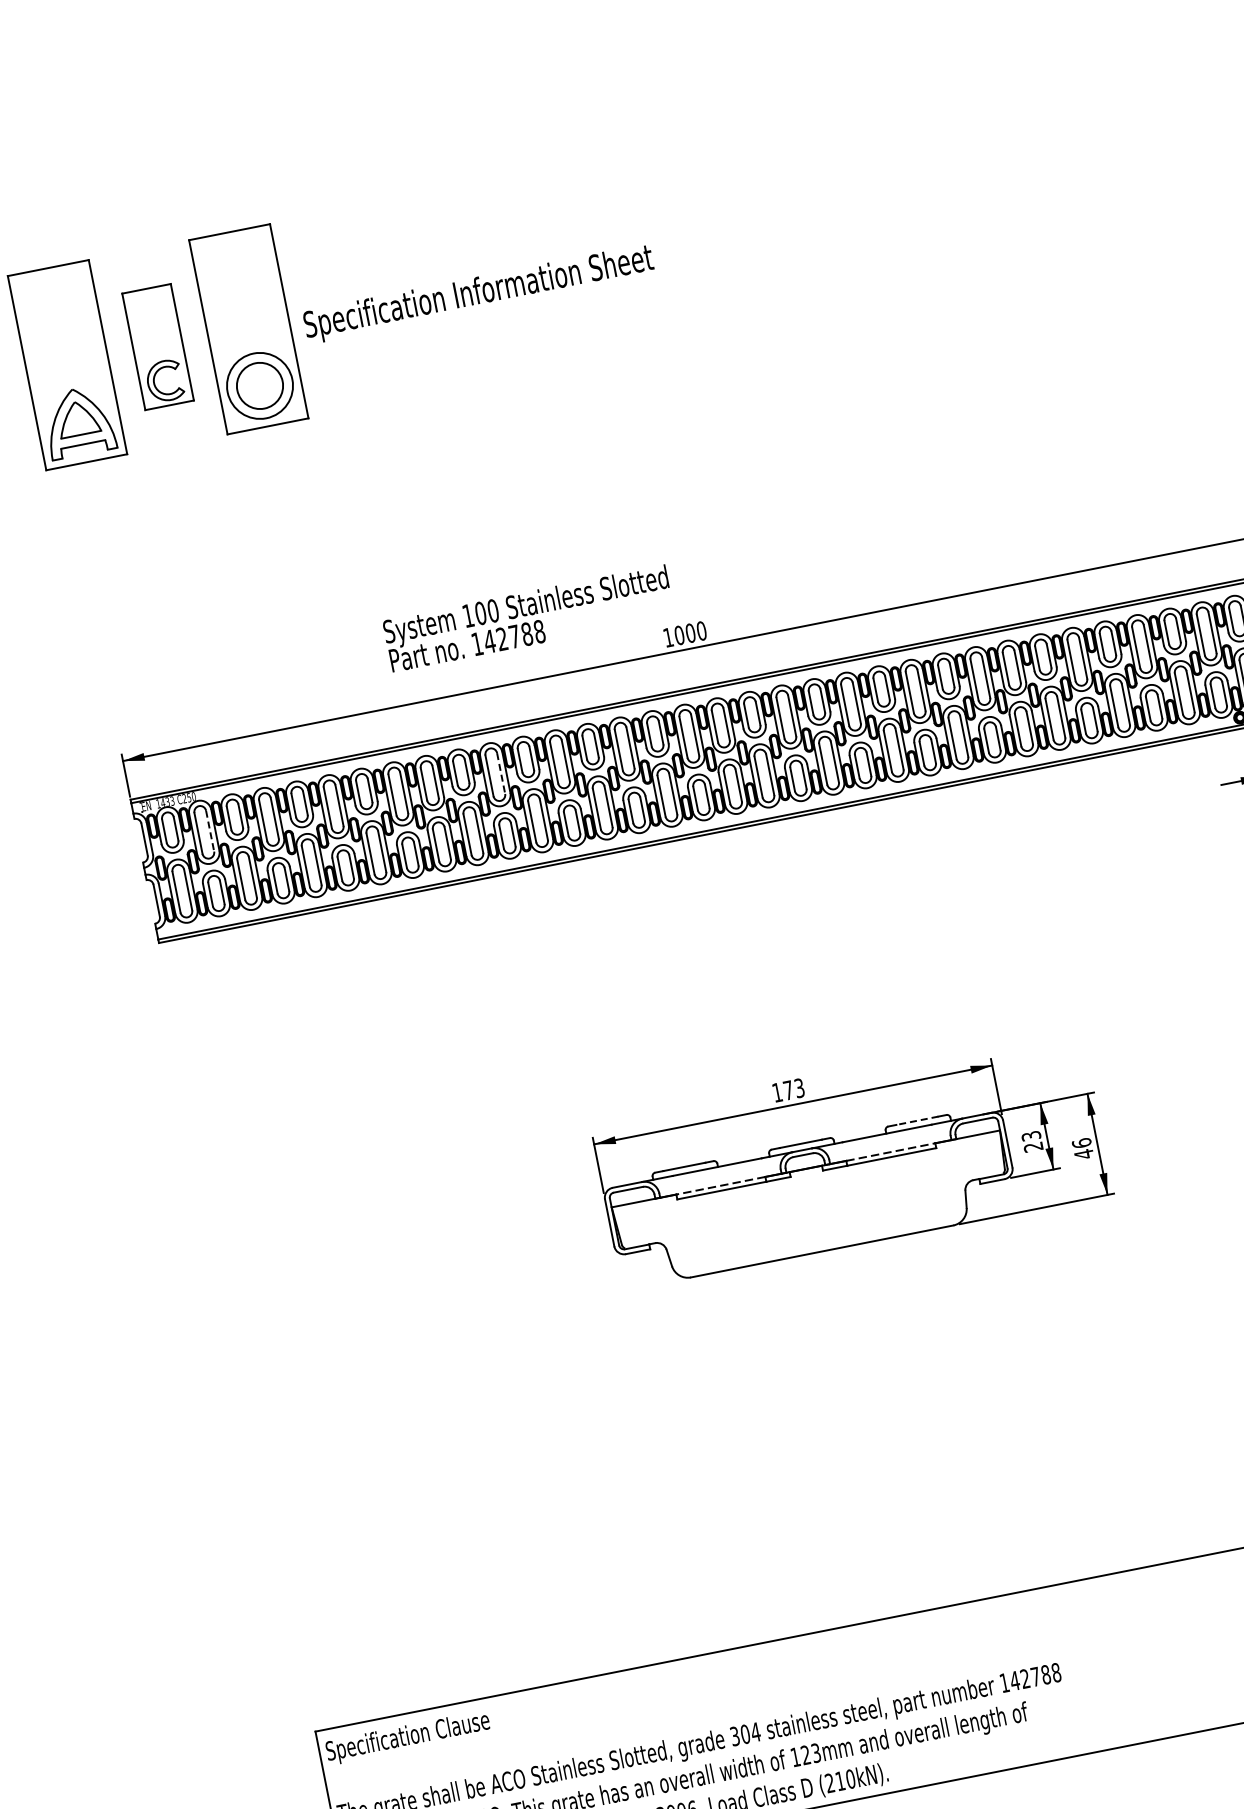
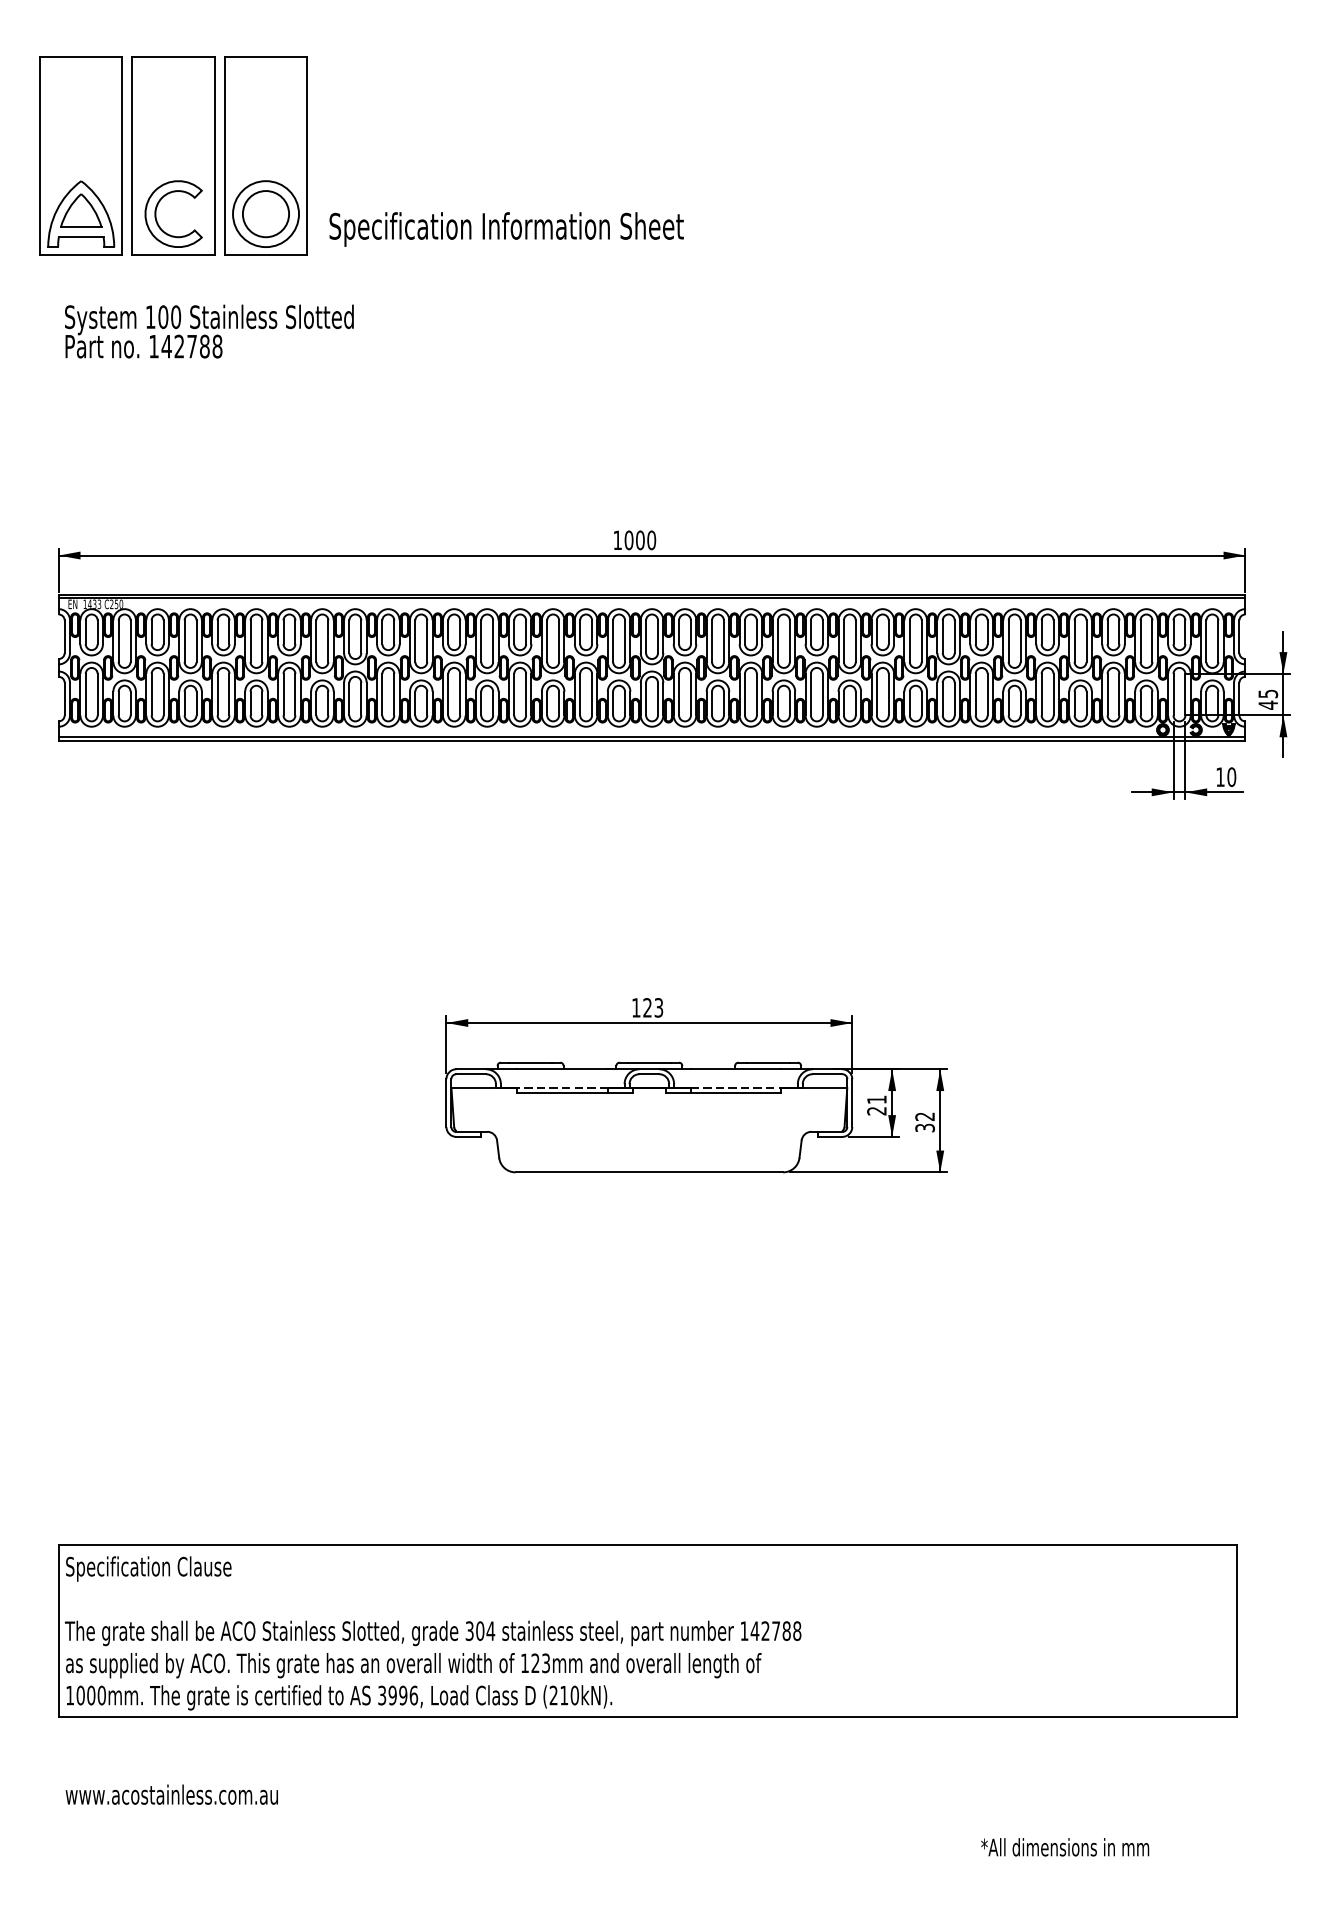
text: (478, 294) -> (506, 229), moved
part: (157, 346) -> (173, 155), size x1.67
text: (528, 618) -> (209, 331), moved
line: (501, 773) -> (427, 641), dashed -> solid
line: (210, 831) -> (130, 641), dashed -> solid
text: (788, 1090) -> (647, 1007), 173 -> 123
line: (916, 1120) -> (767, 1062), dashed -> solid
text: (1030, 1135) -> (876, 1099), 23 -> 21
text: (1082, 1149) -> (924, 1122), 46 -> 32

